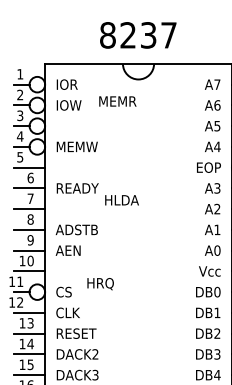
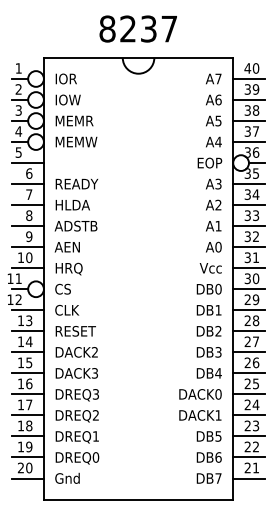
text: (117, 100) -> (74, 120), moved
text: (121, 200) -> (72, 205), moved
text: (99, 283) -> (68, 268), moved

